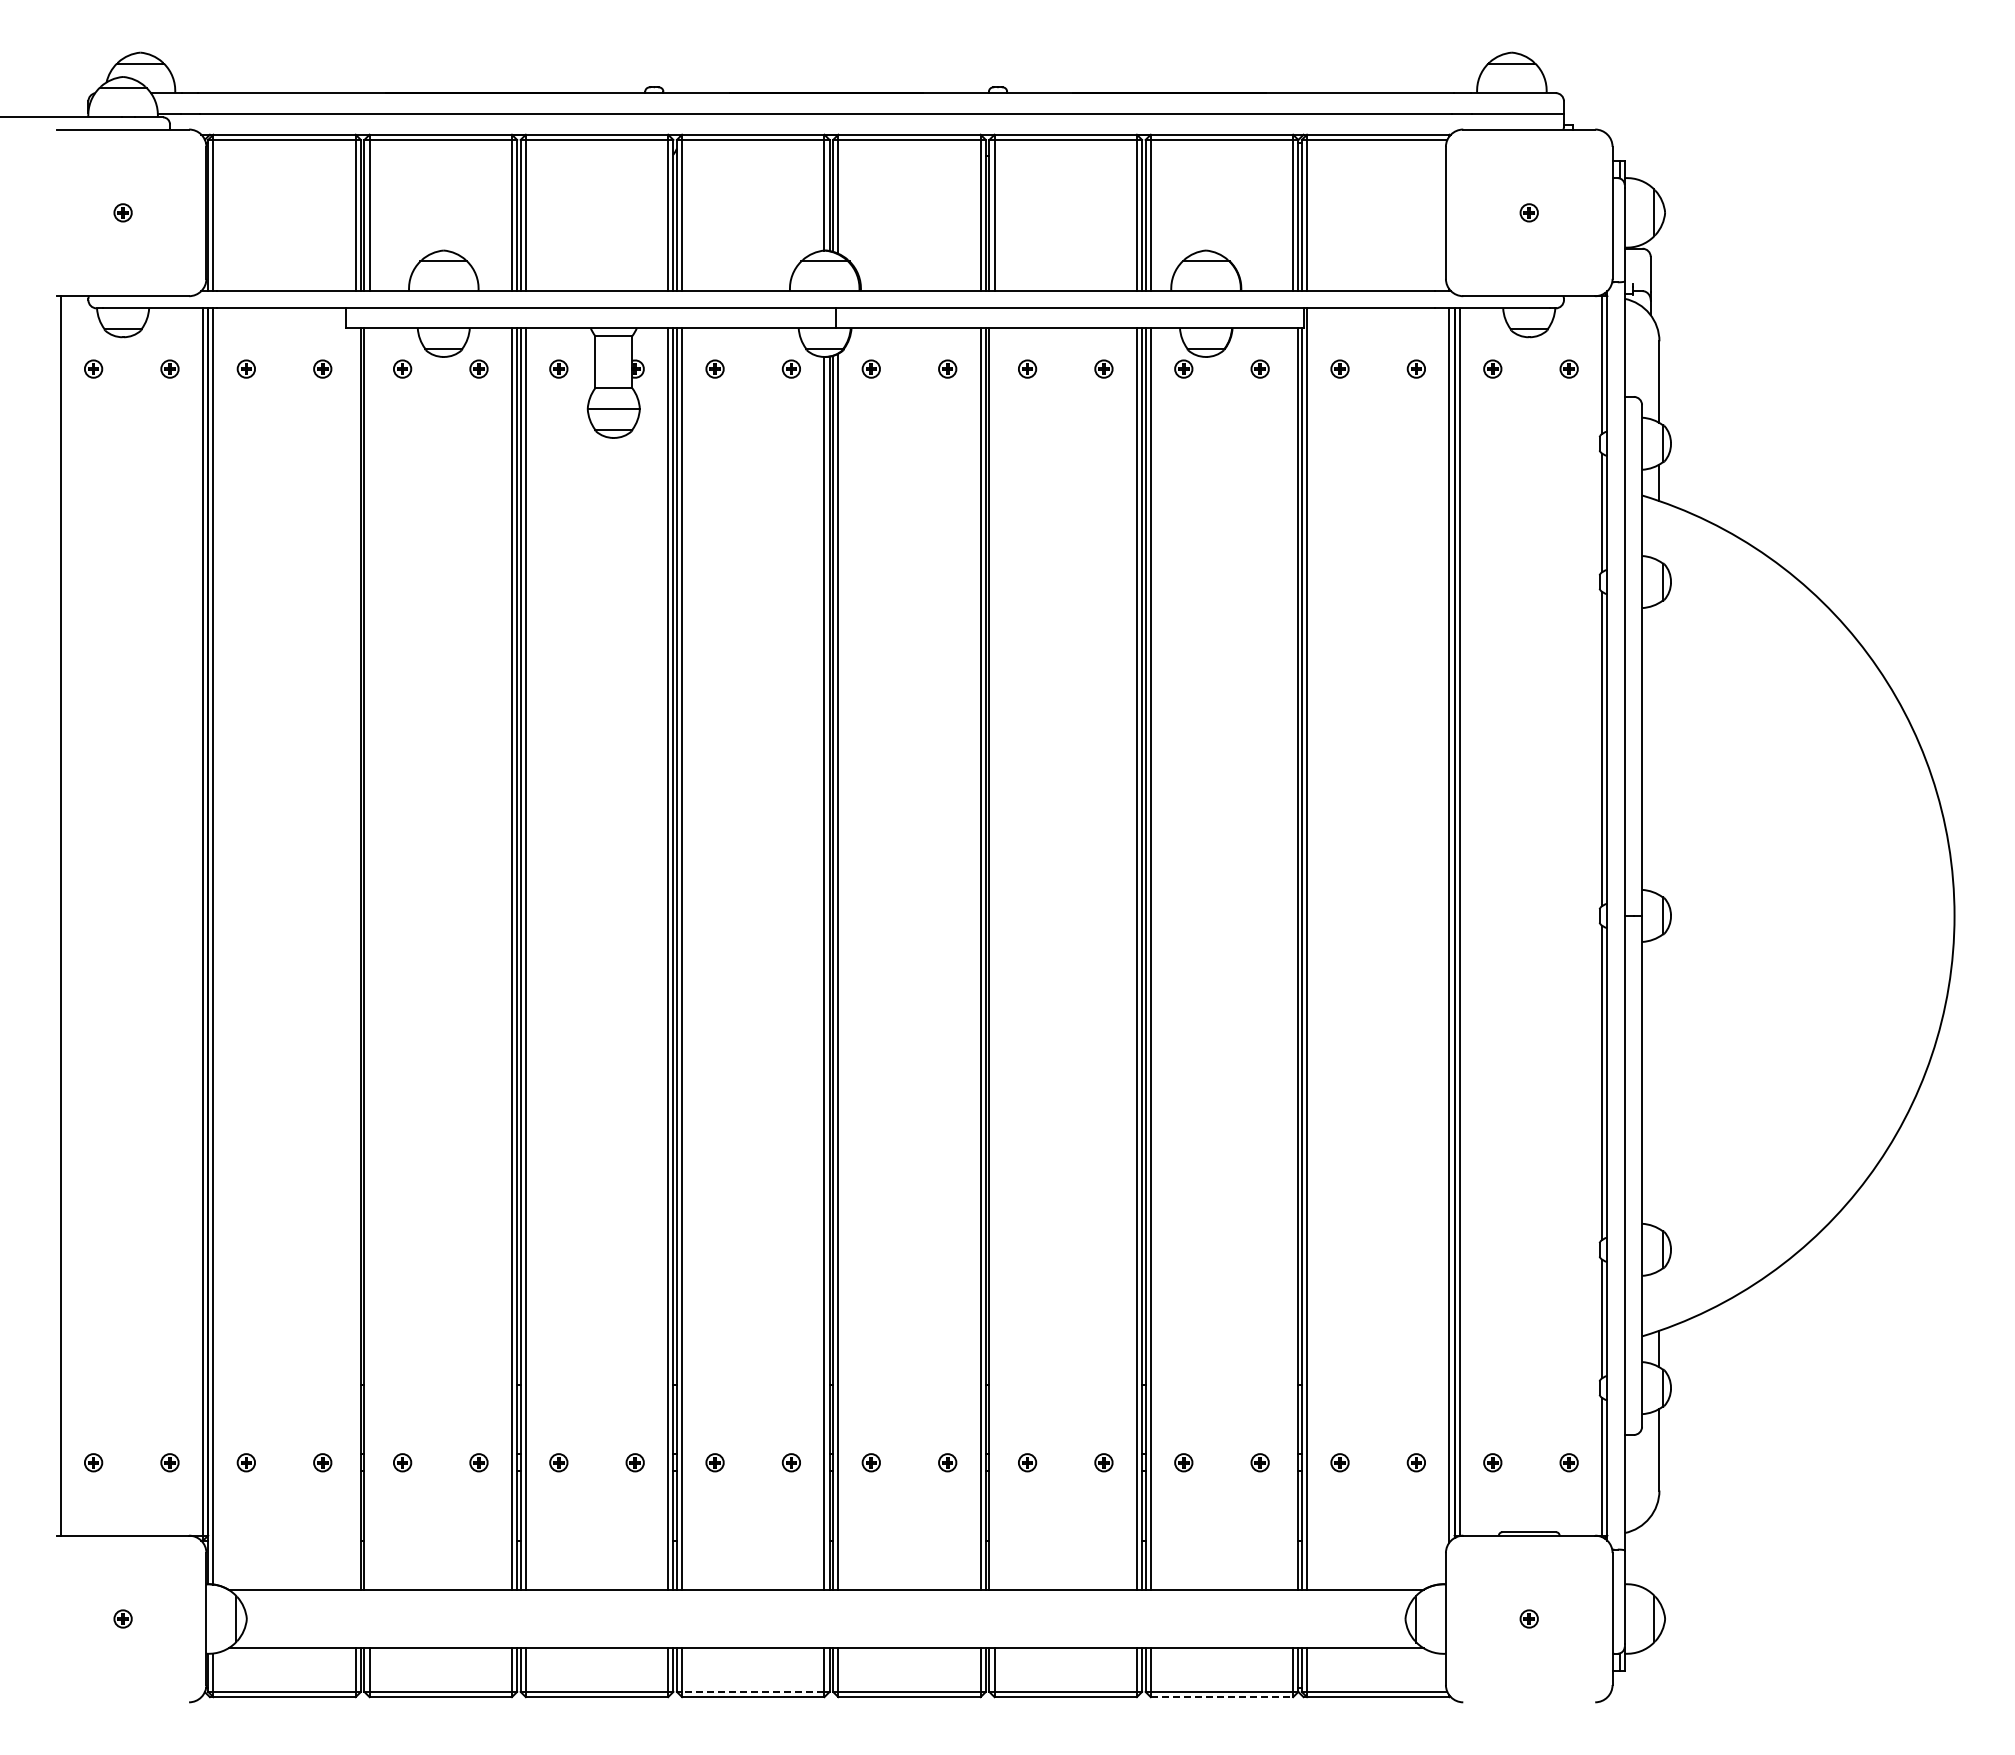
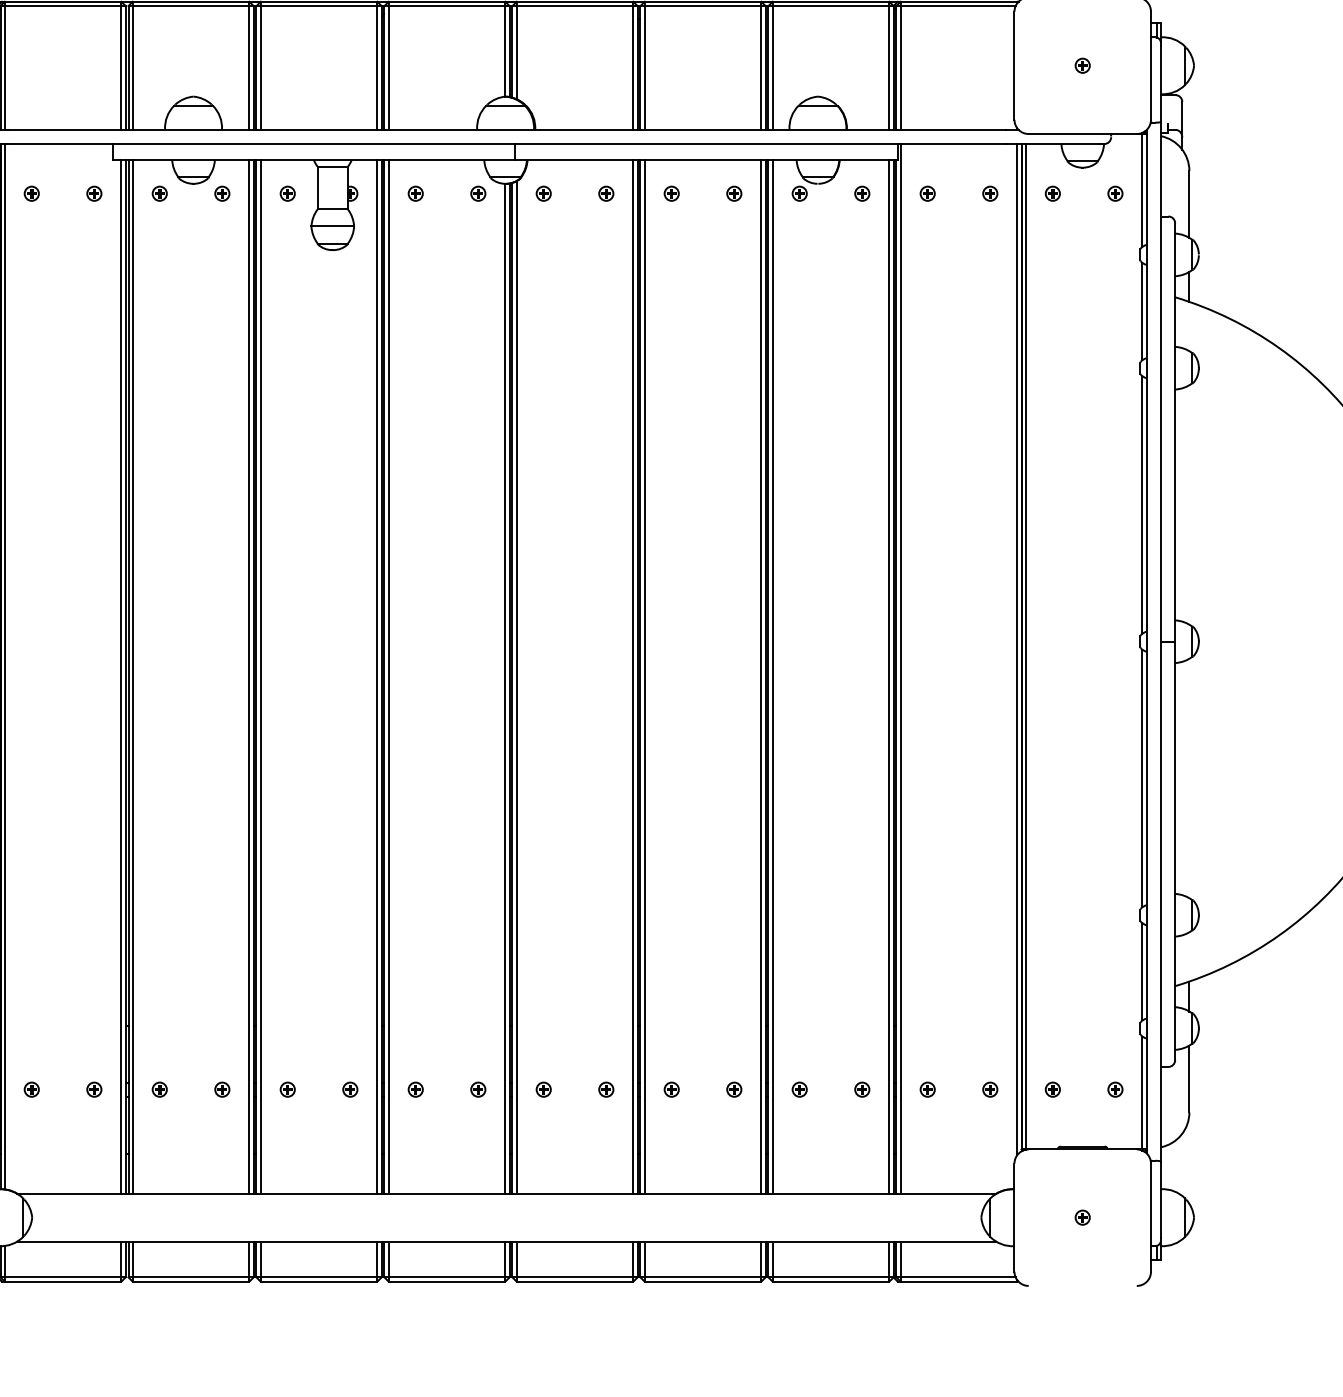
line: (355, 958) -> (121, 676), added
line: (369, 958) -> (132, 676), added
line: (994, 958) -> (644, 676), added
line: (1293, 958) -> (889, 676), added
line: (752, 1691) -> (446, 1277), dashed -> solid
line: (1222, 1697) -> (831, 1281), dashed -> solid

